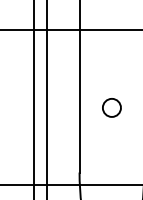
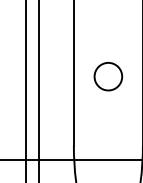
circle: (111, 107) -> (107, 76), size x1.43

